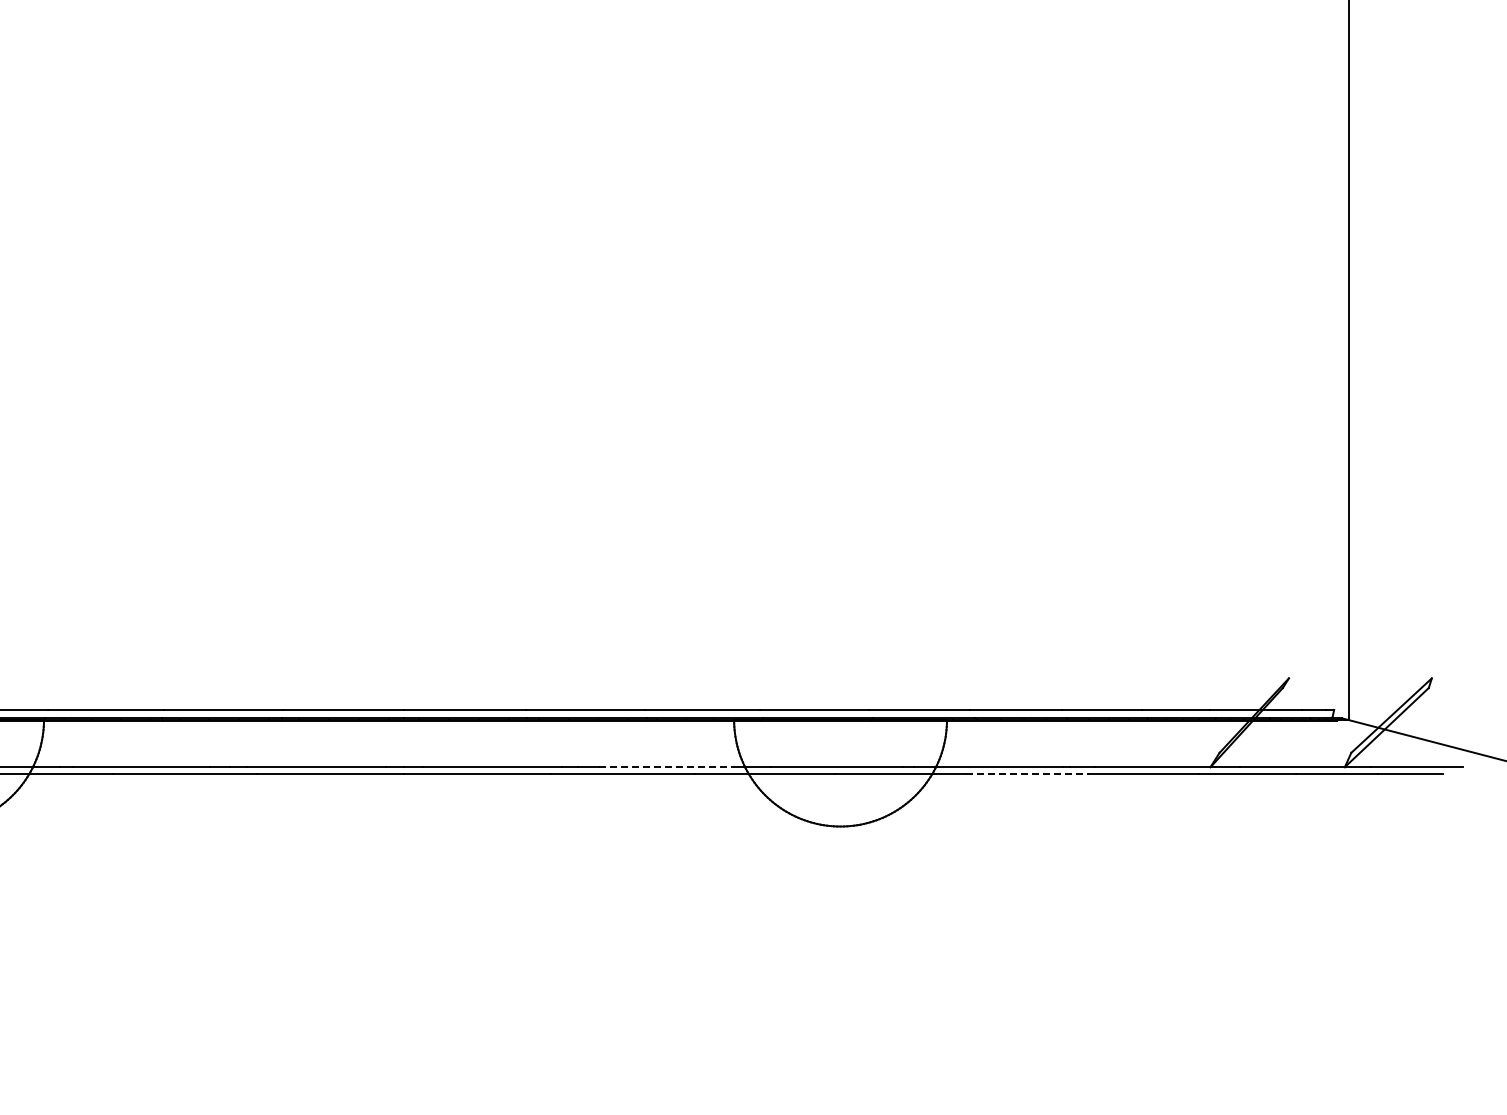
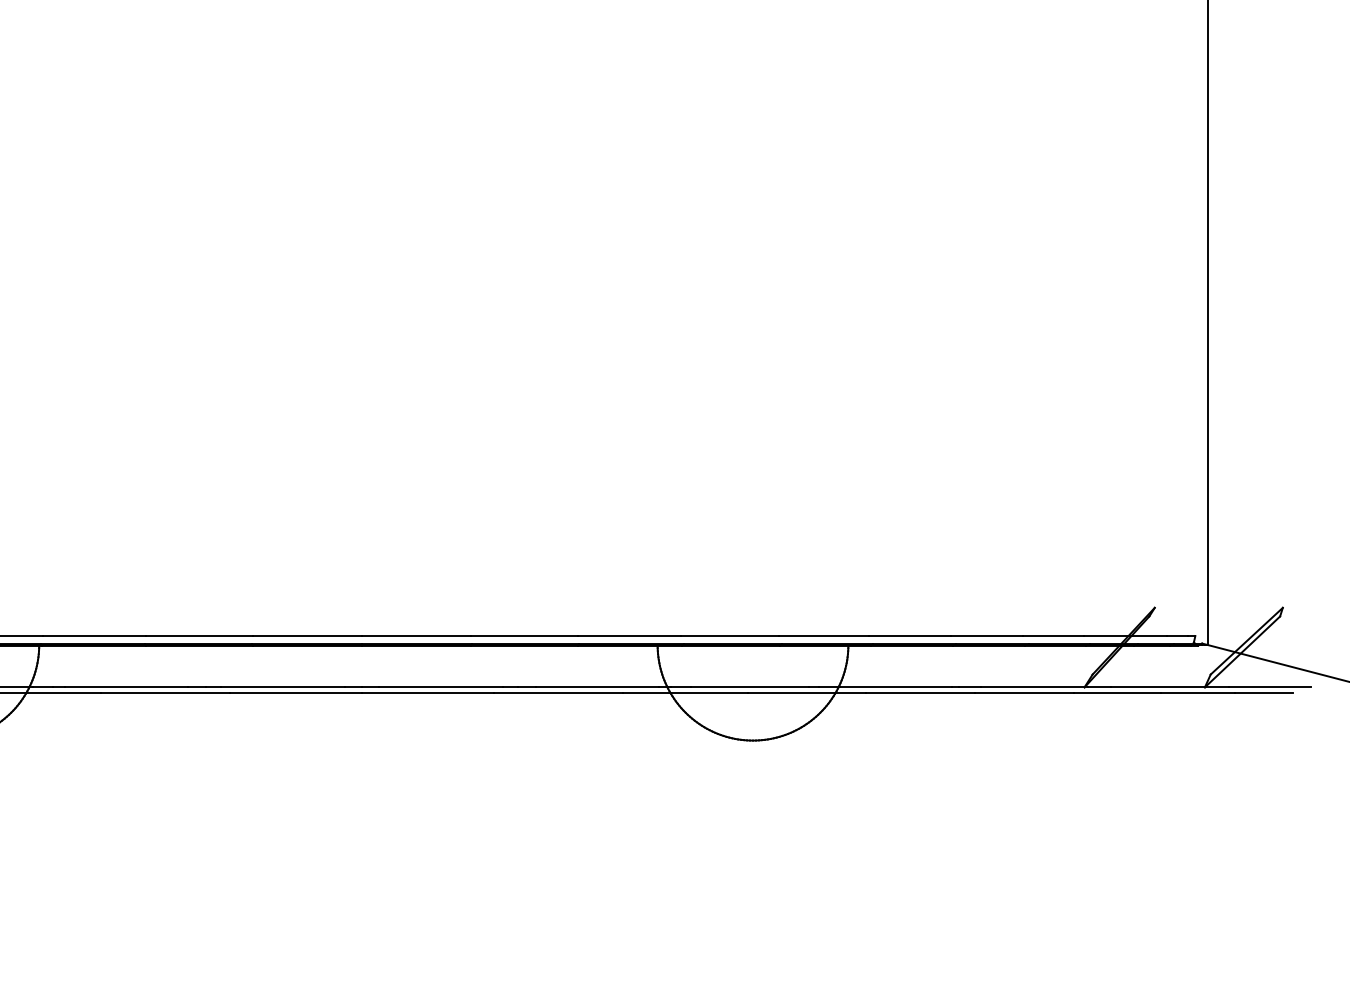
line: (667, 767) -> (597, 687), dashed -> solid
line: (1028, 773) -> (921, 693), dashed -> solid

